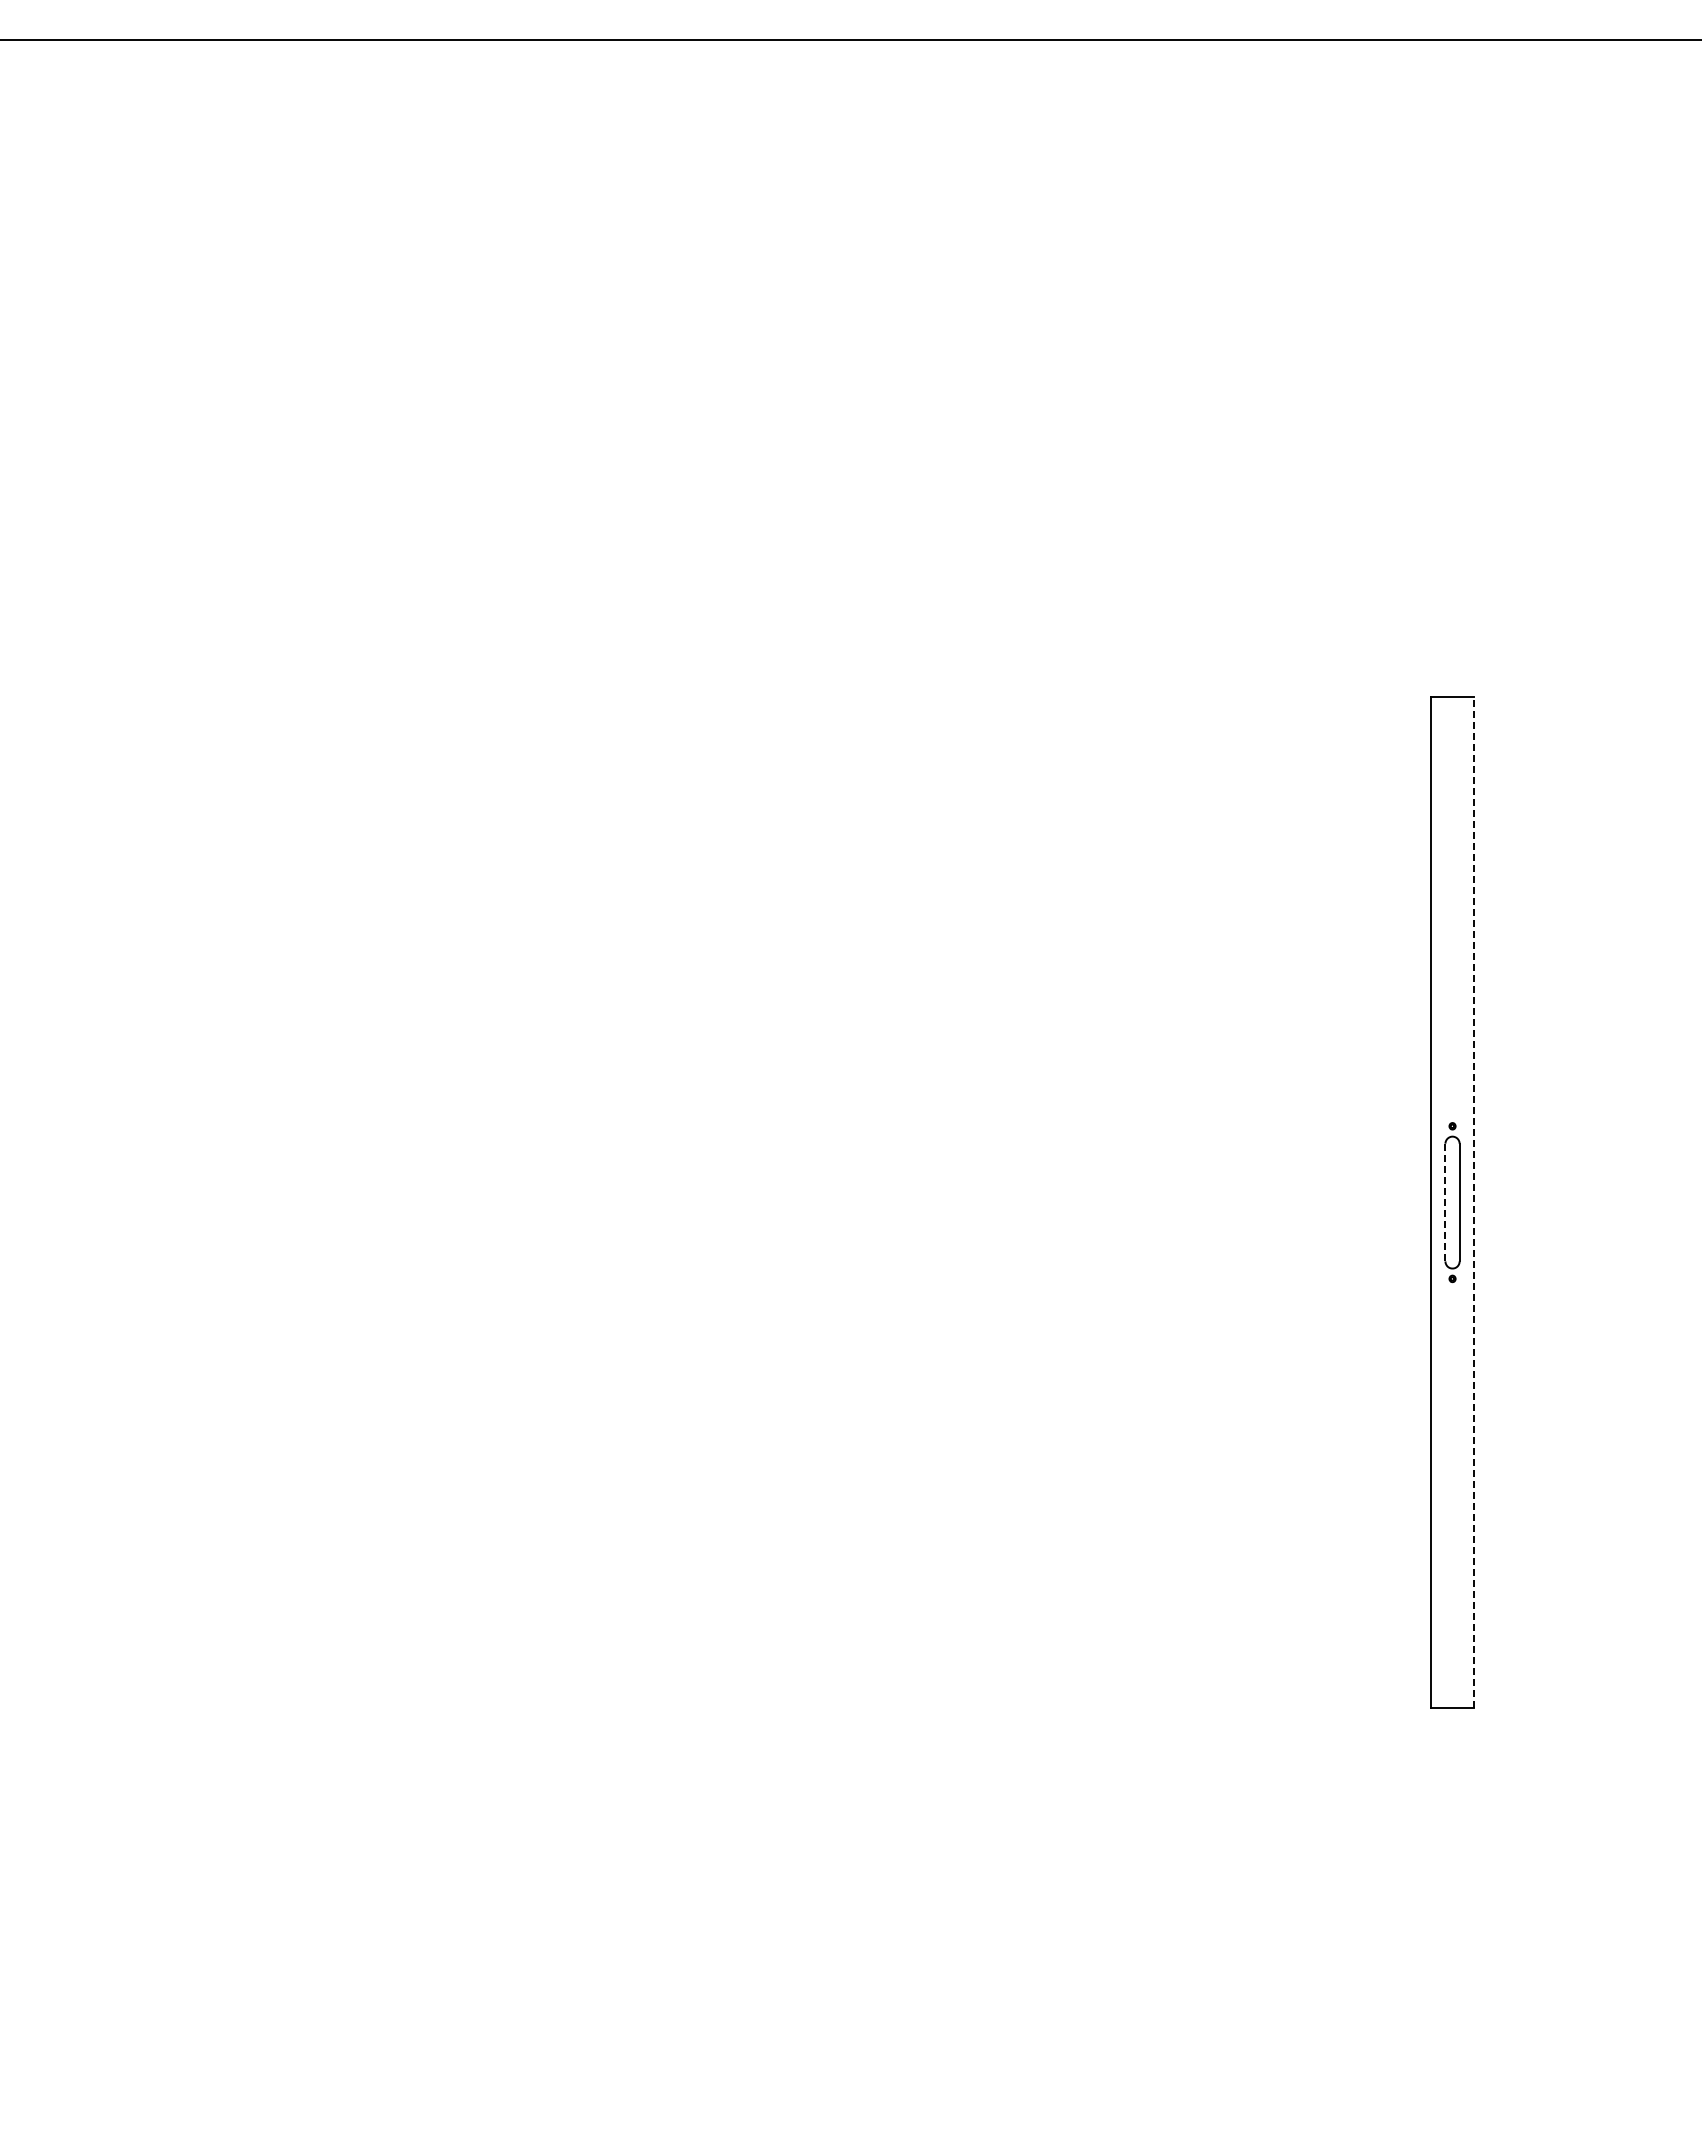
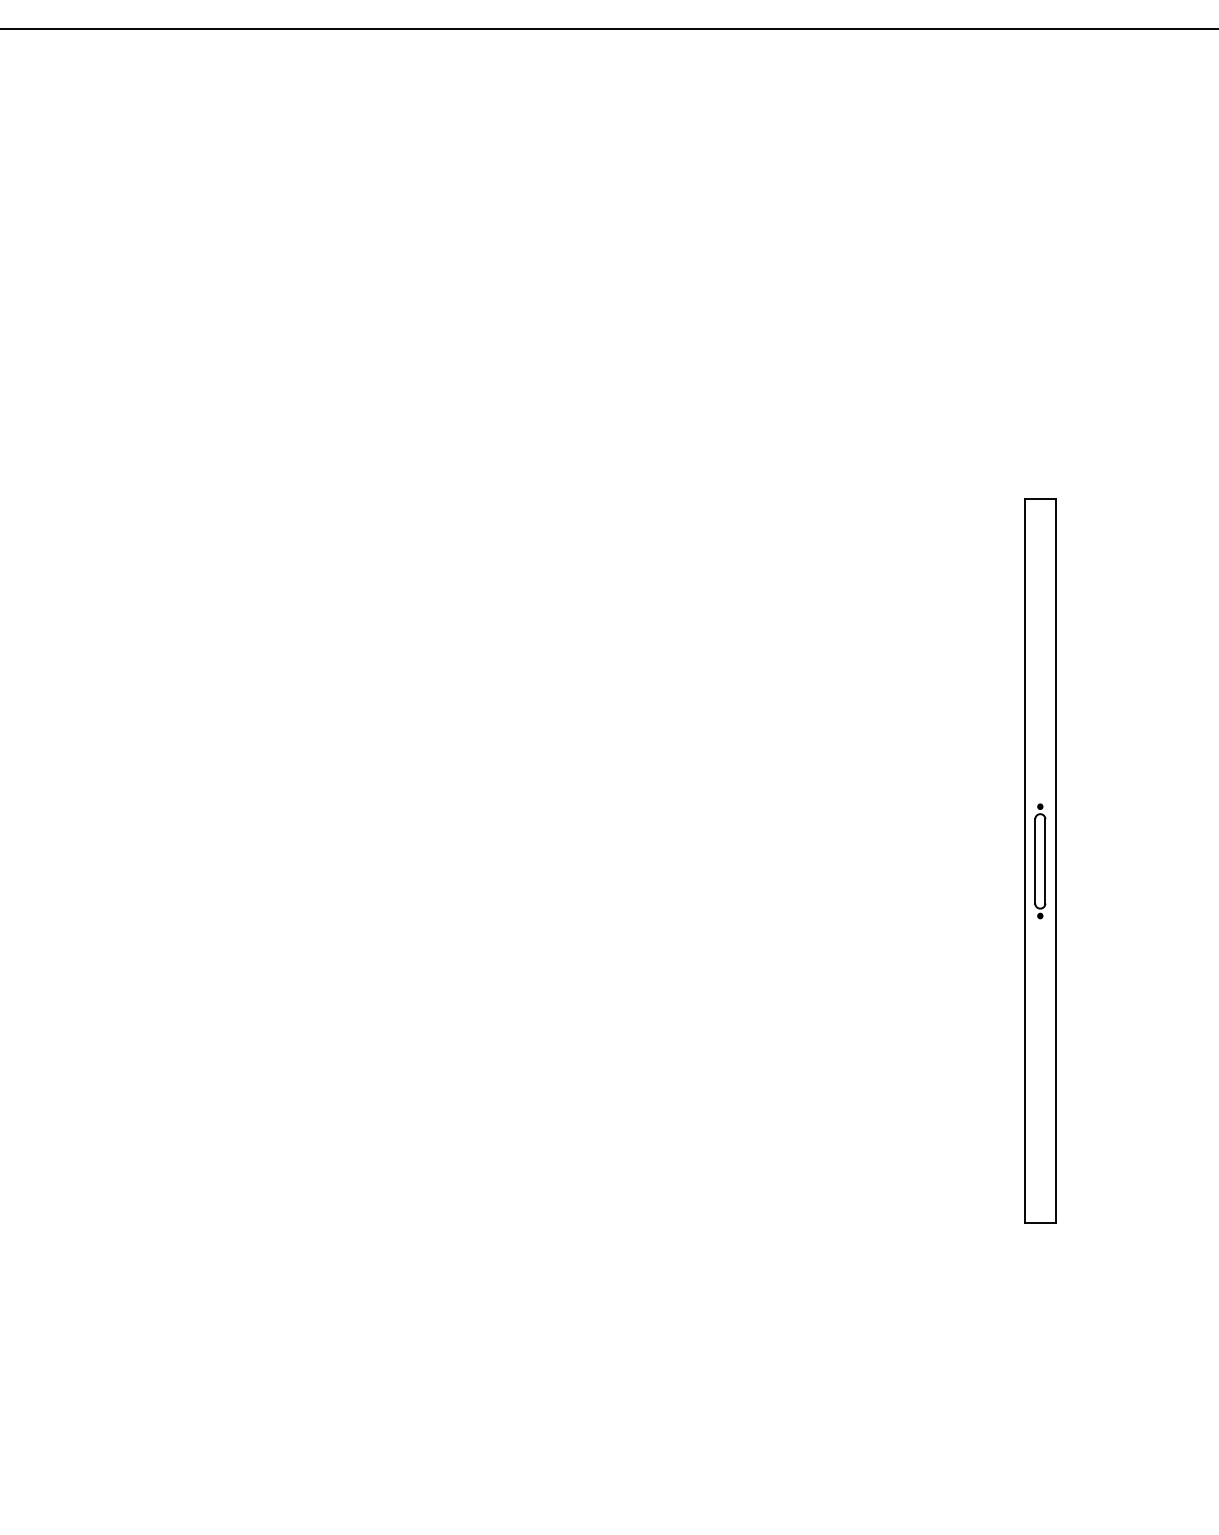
line: (1445, 1202) -> (1035, 861), dashed -> solid
line: (1473, 1202) -> (1055, 861), dashed -> solid

